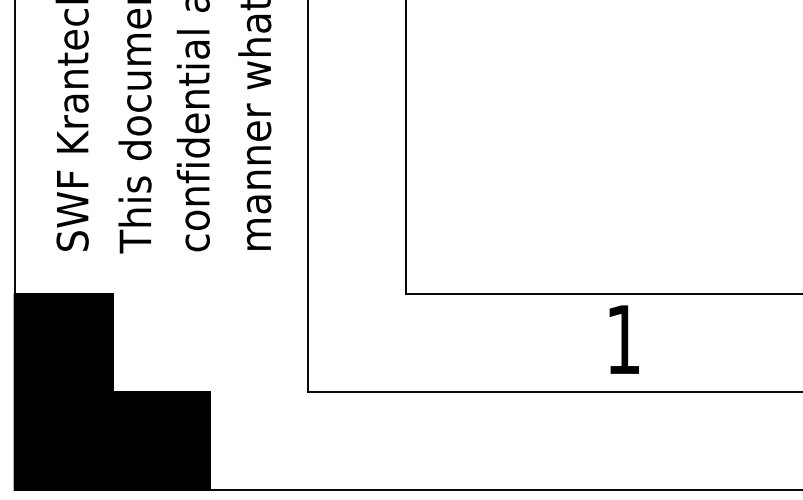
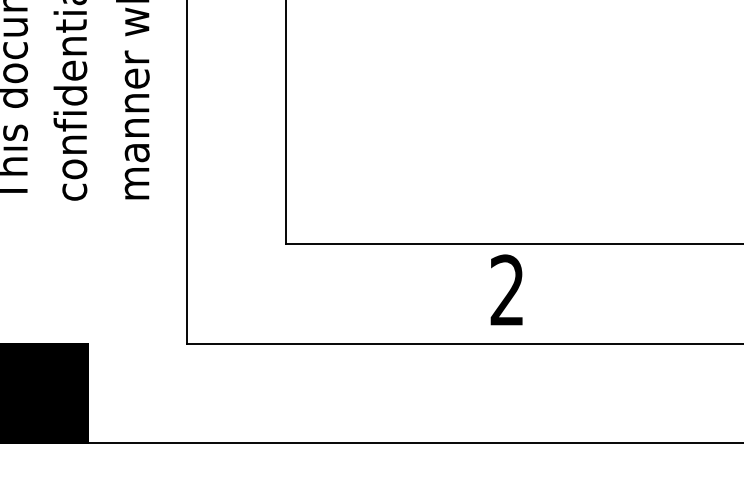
text: (622, 338) -> (506, 289), 1 -> 2

